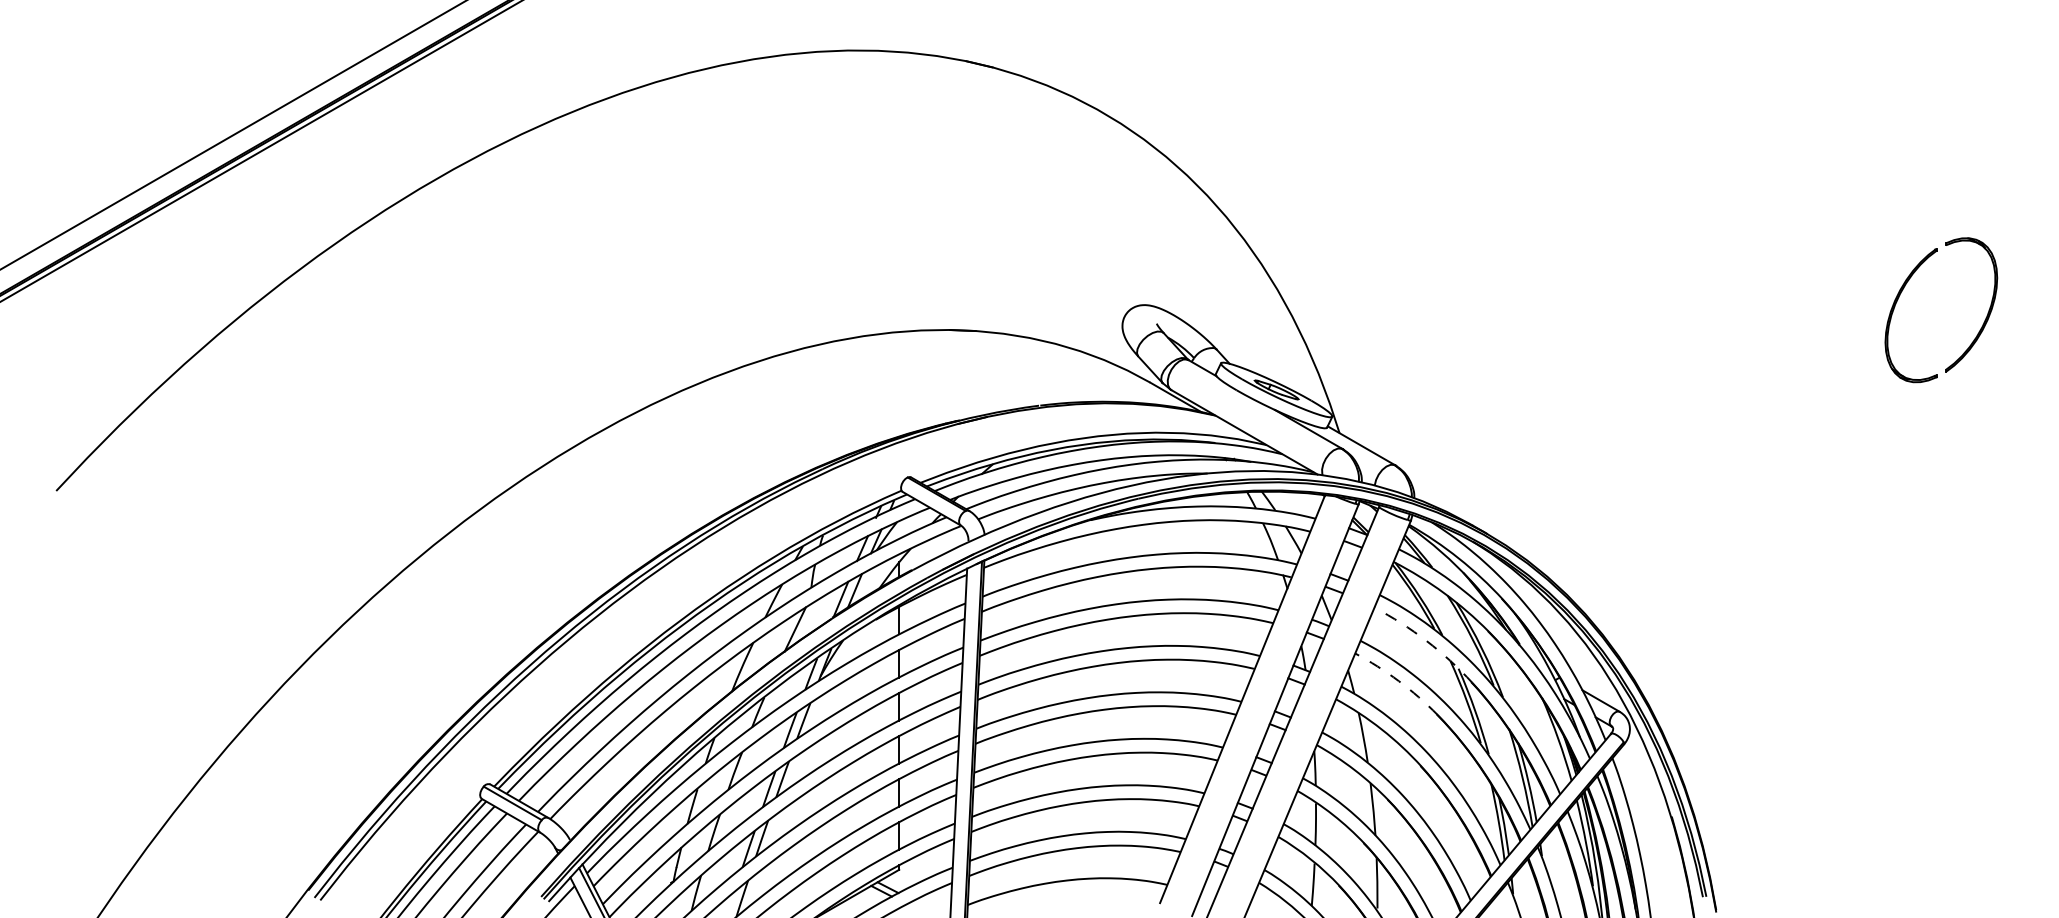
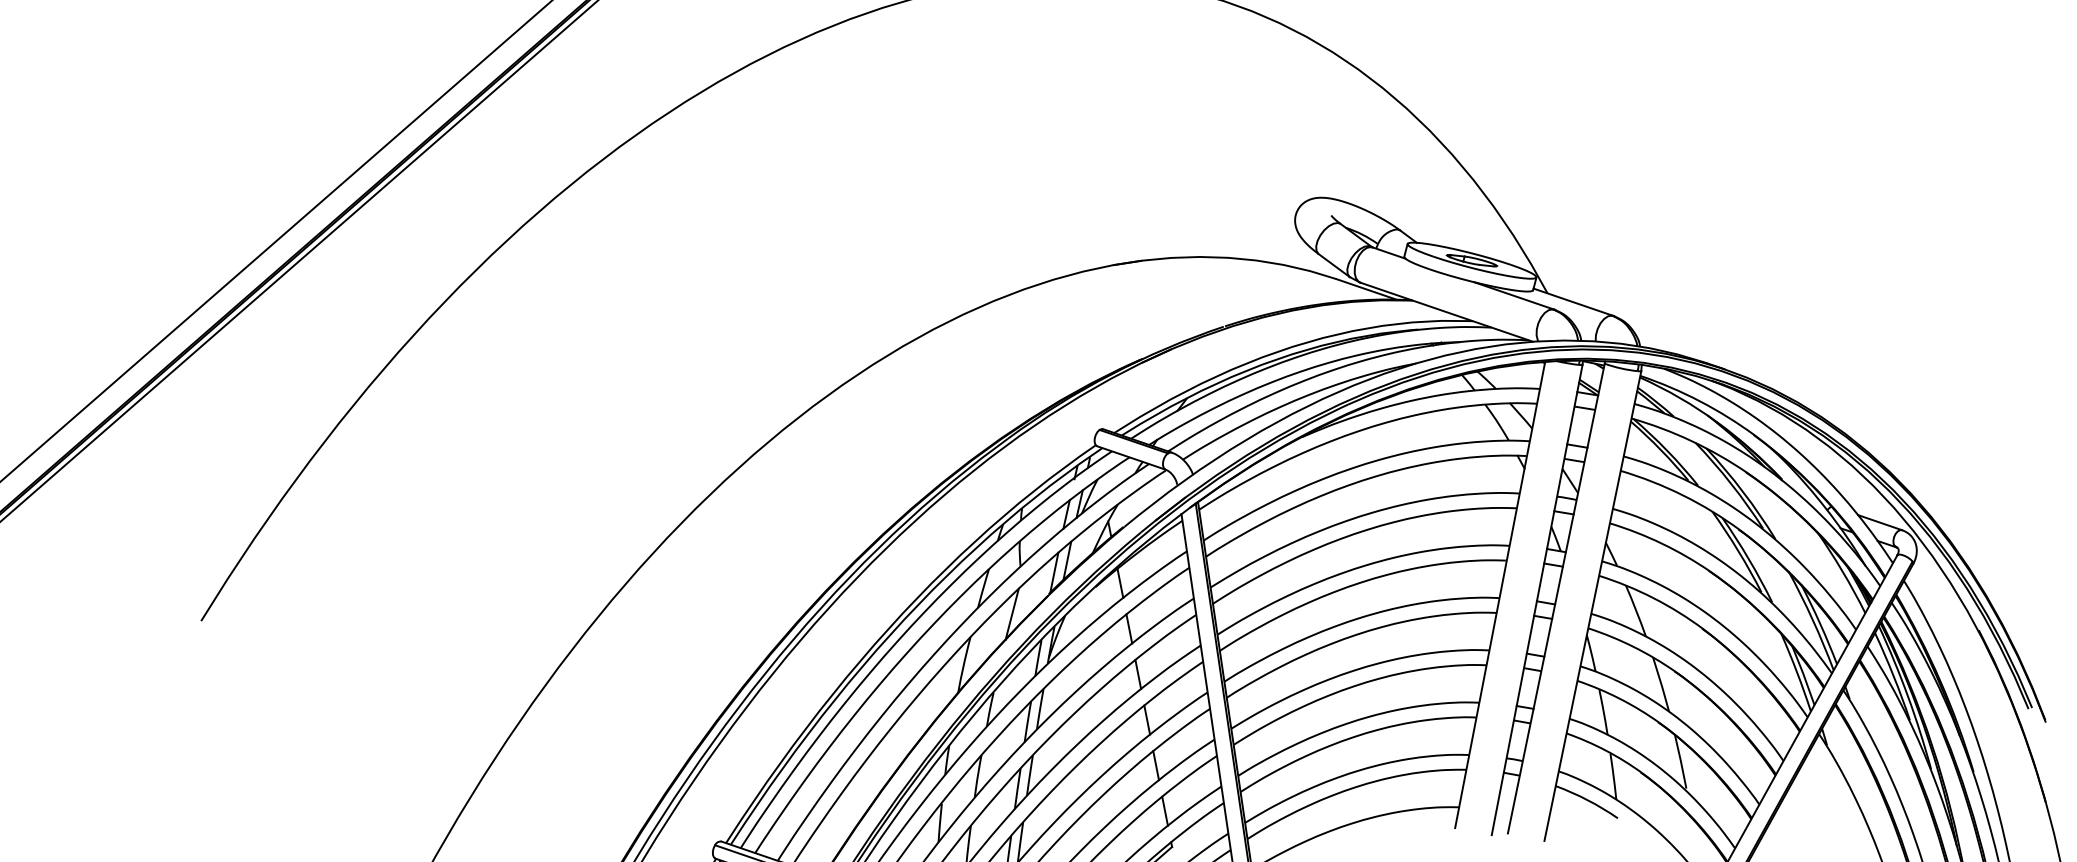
arc: (1426, 641) -> (1682, 495), dashed -> solid
arc: (1398, 681) -> (1661, 544), dashed -> solid

